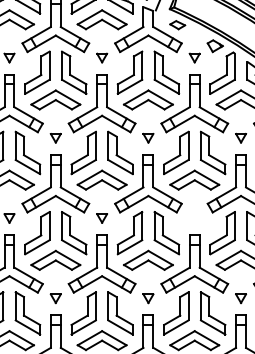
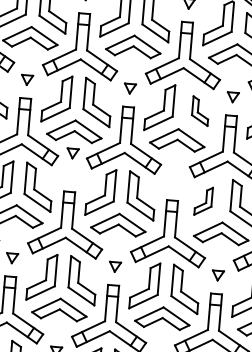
part: (212, 152) -> (199, 110), size x0.6
part: (101, 218) -> (72, 153), moved
part: (222, 233) -> (203, 201), size x0.6

